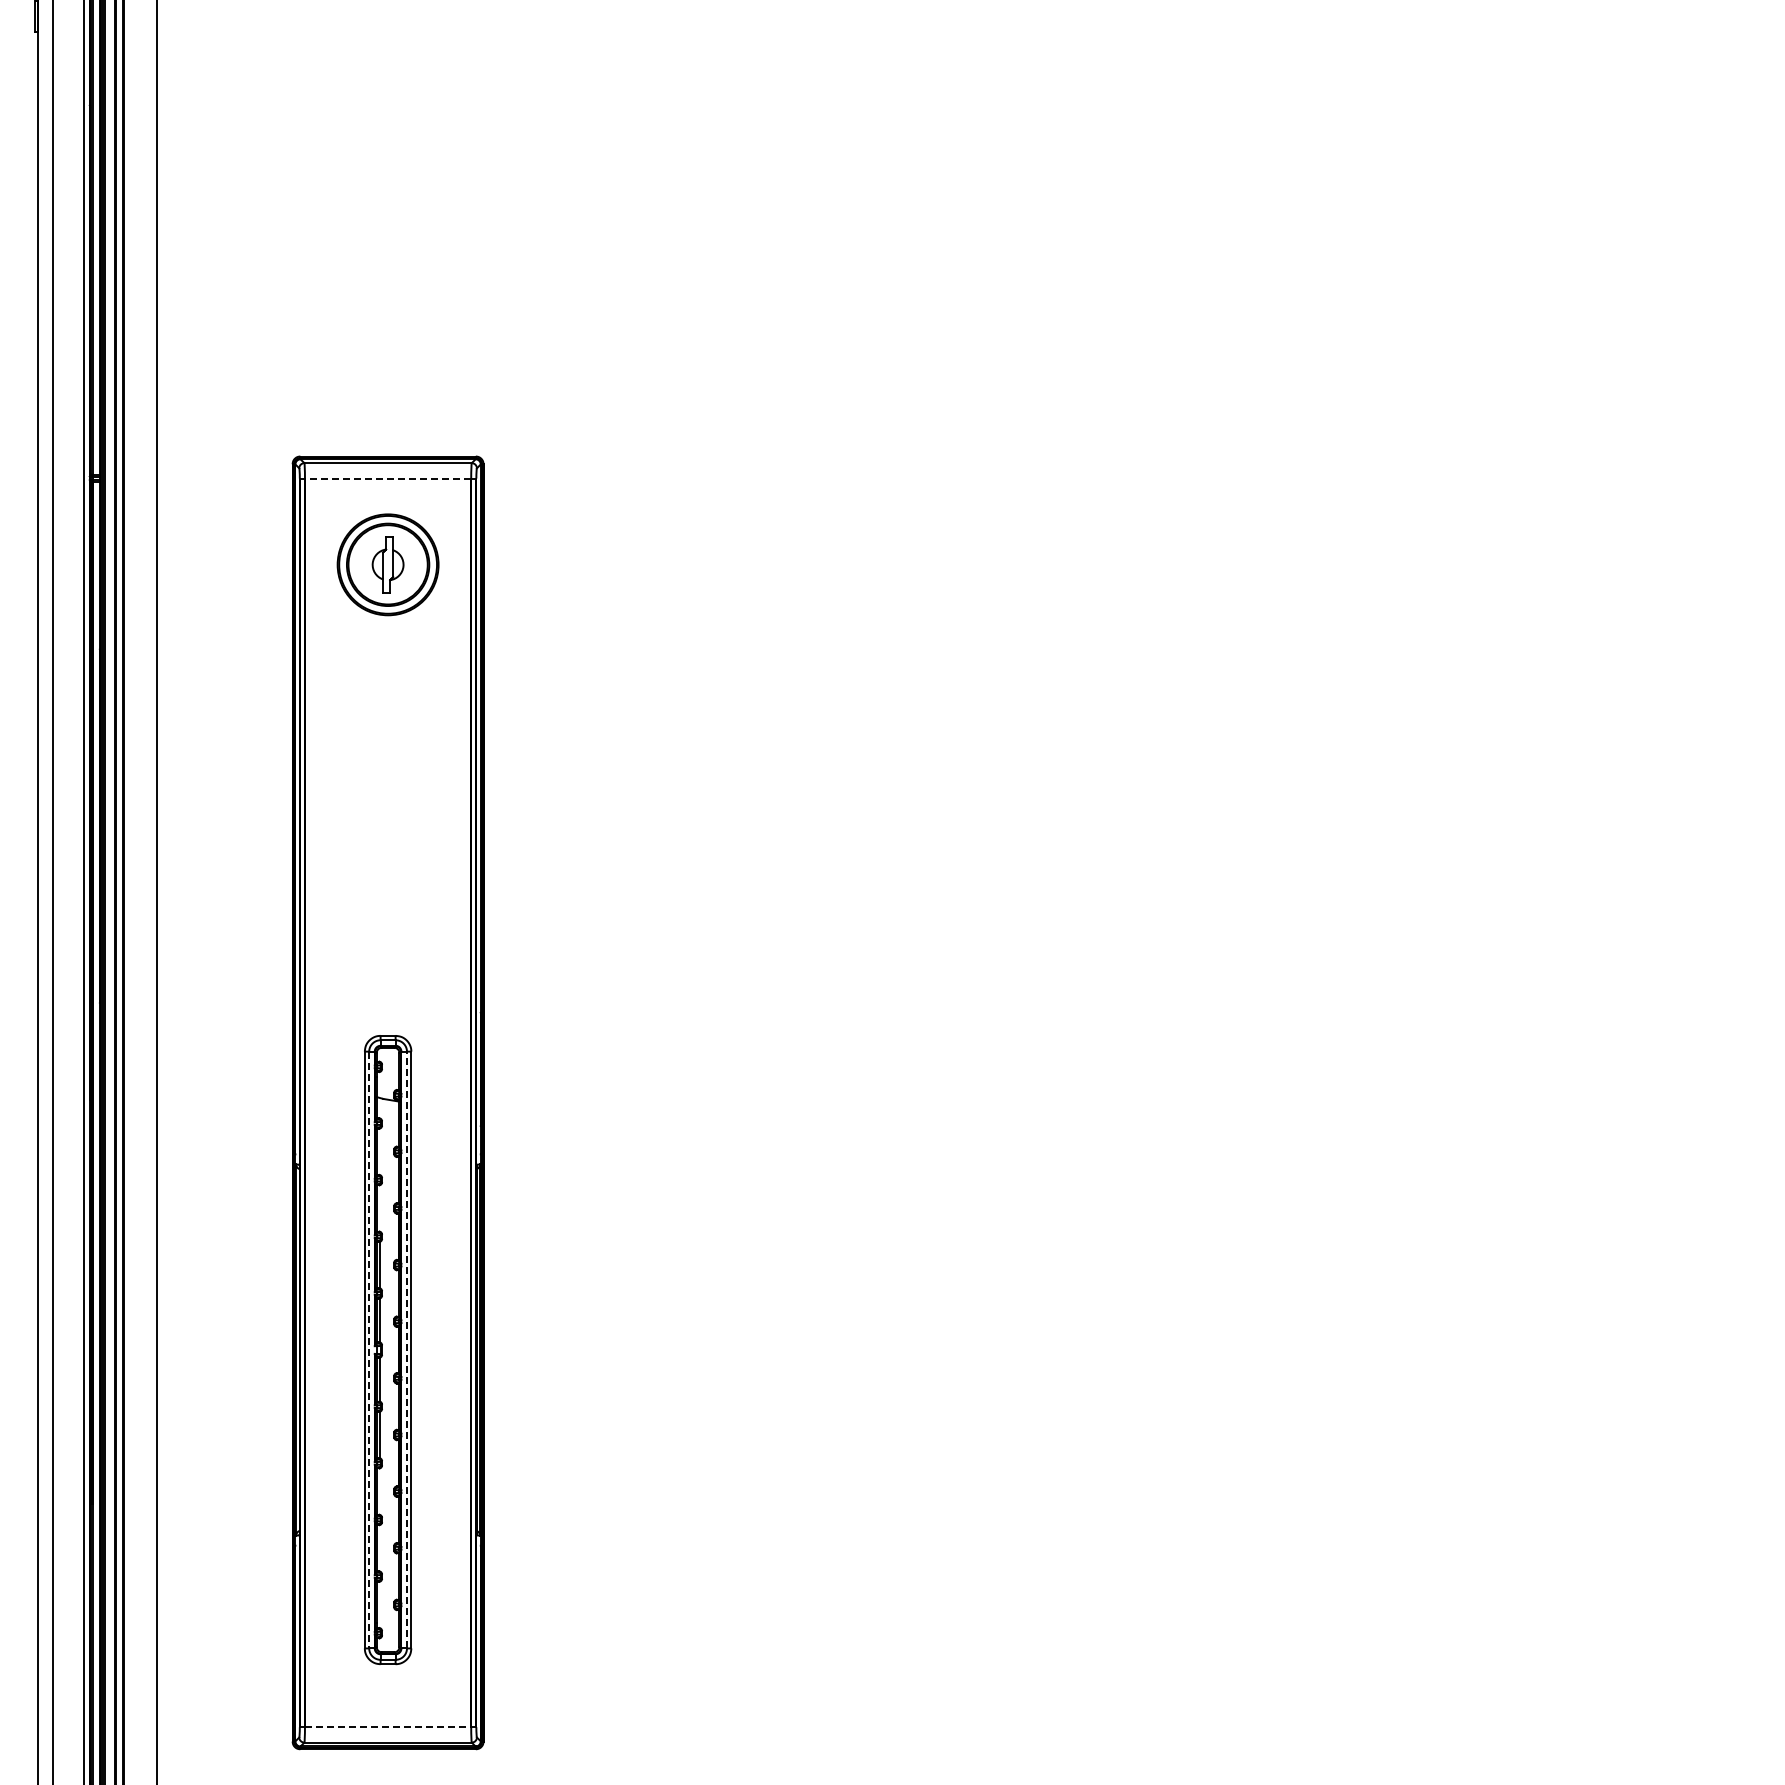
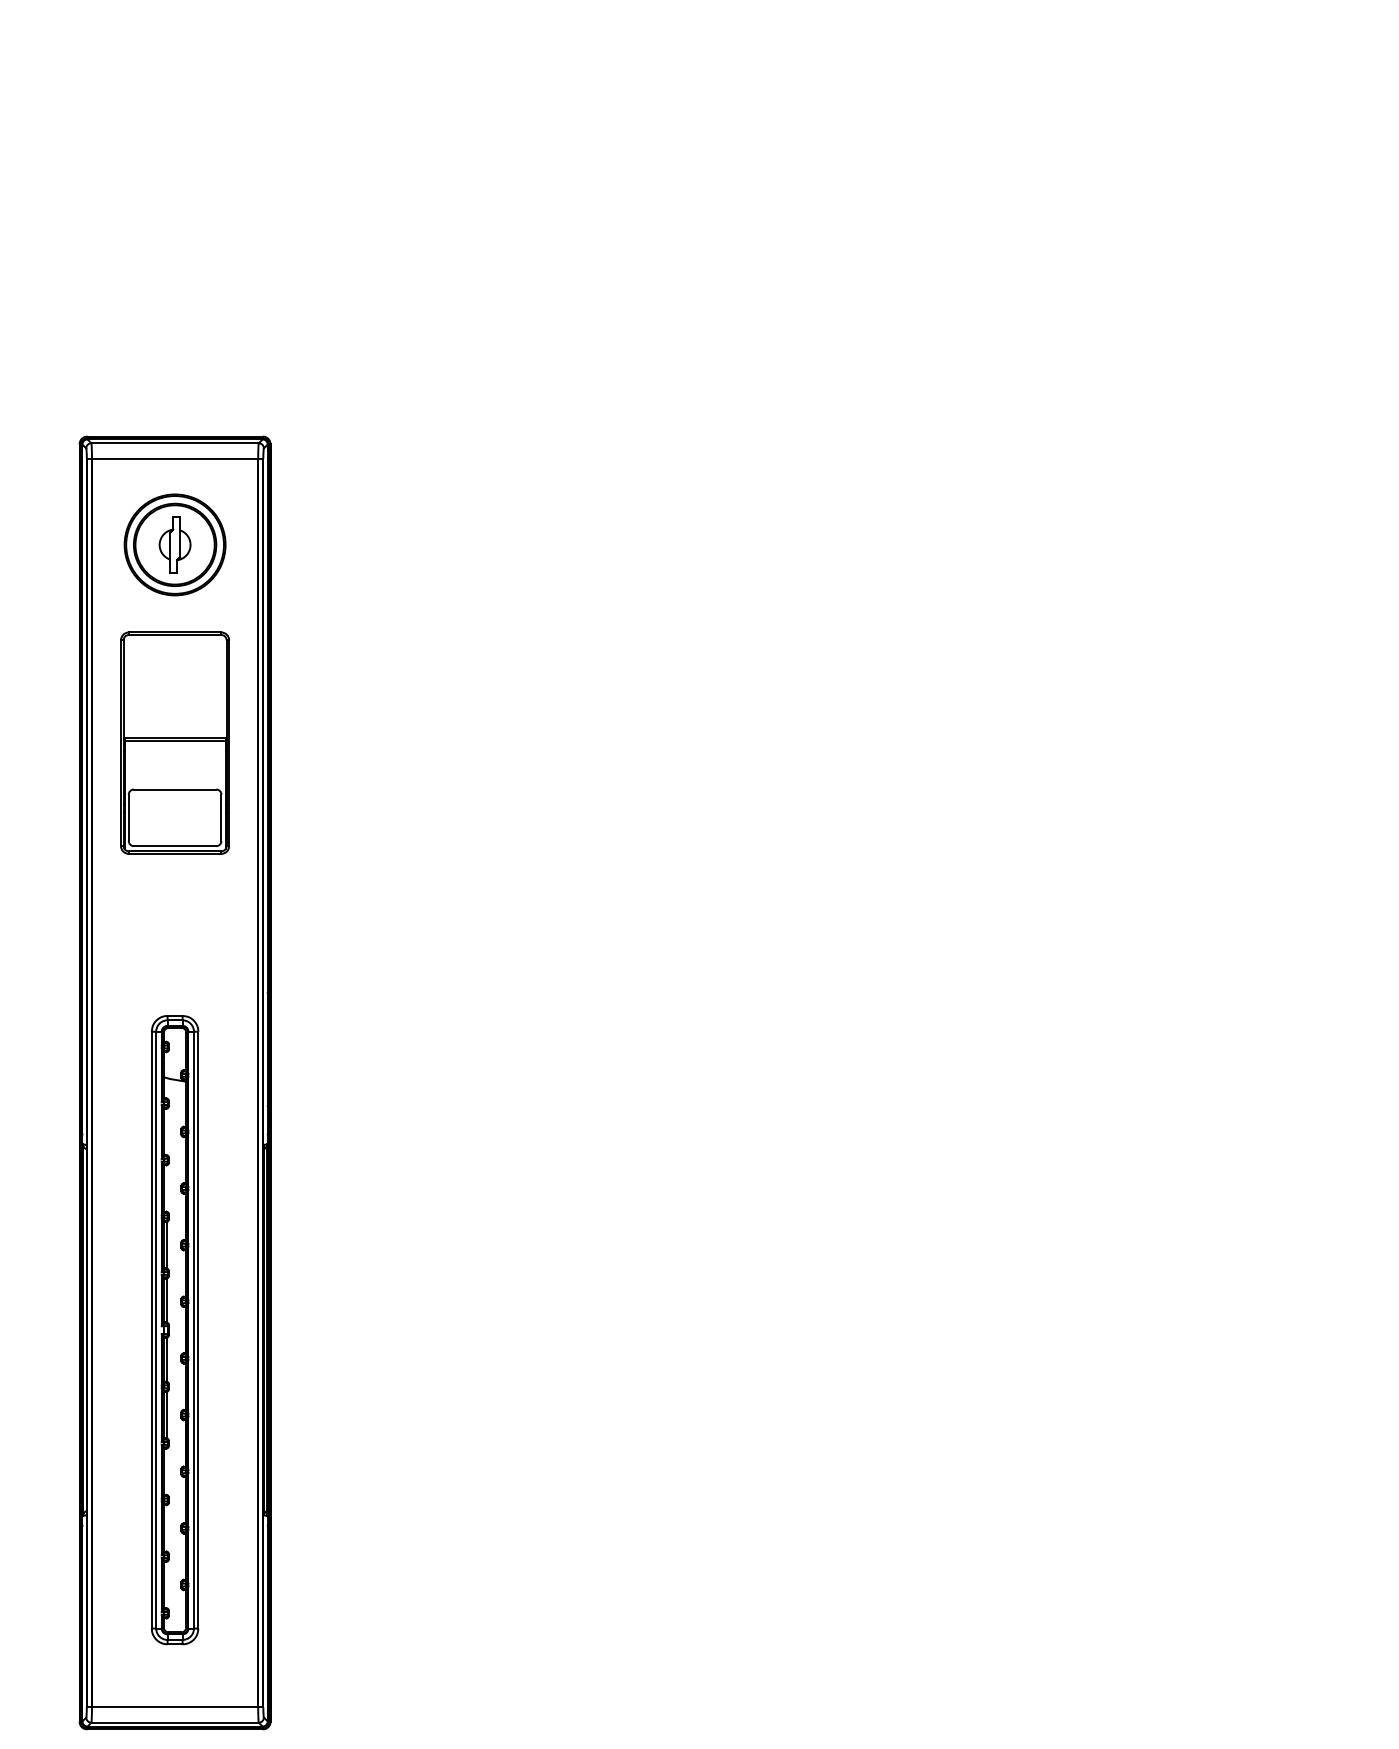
line: (387, 478) -> (174, 458), dashed -> solid
part: (387, 762) -> (174, 742), added
line: (406, 1349) -> (193, 1329), dashed -> solid
line: (369, 1350) -> (156, 1330), dashed -> solid
line: (388, 1727) -> (175, 1707), dashed -> solid

